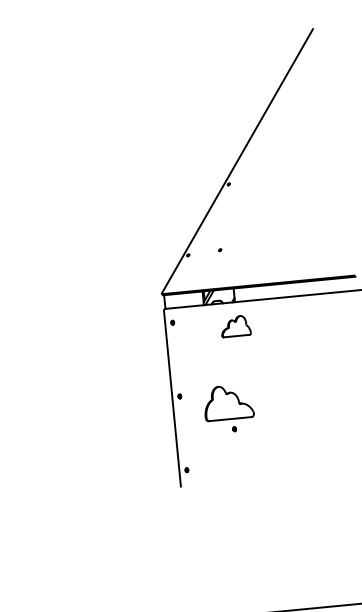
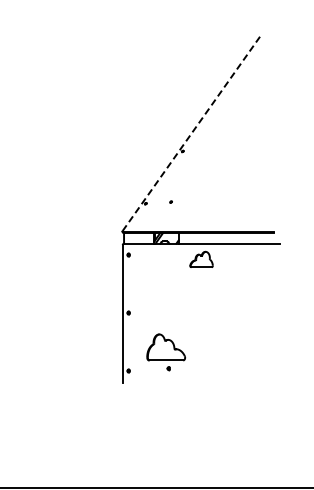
line: (237, 160) -> (191, 133), solid -> dashed
part: (235, 324) -> (201, 258), moved
part: (229, 408) -> (166, 352), moved

